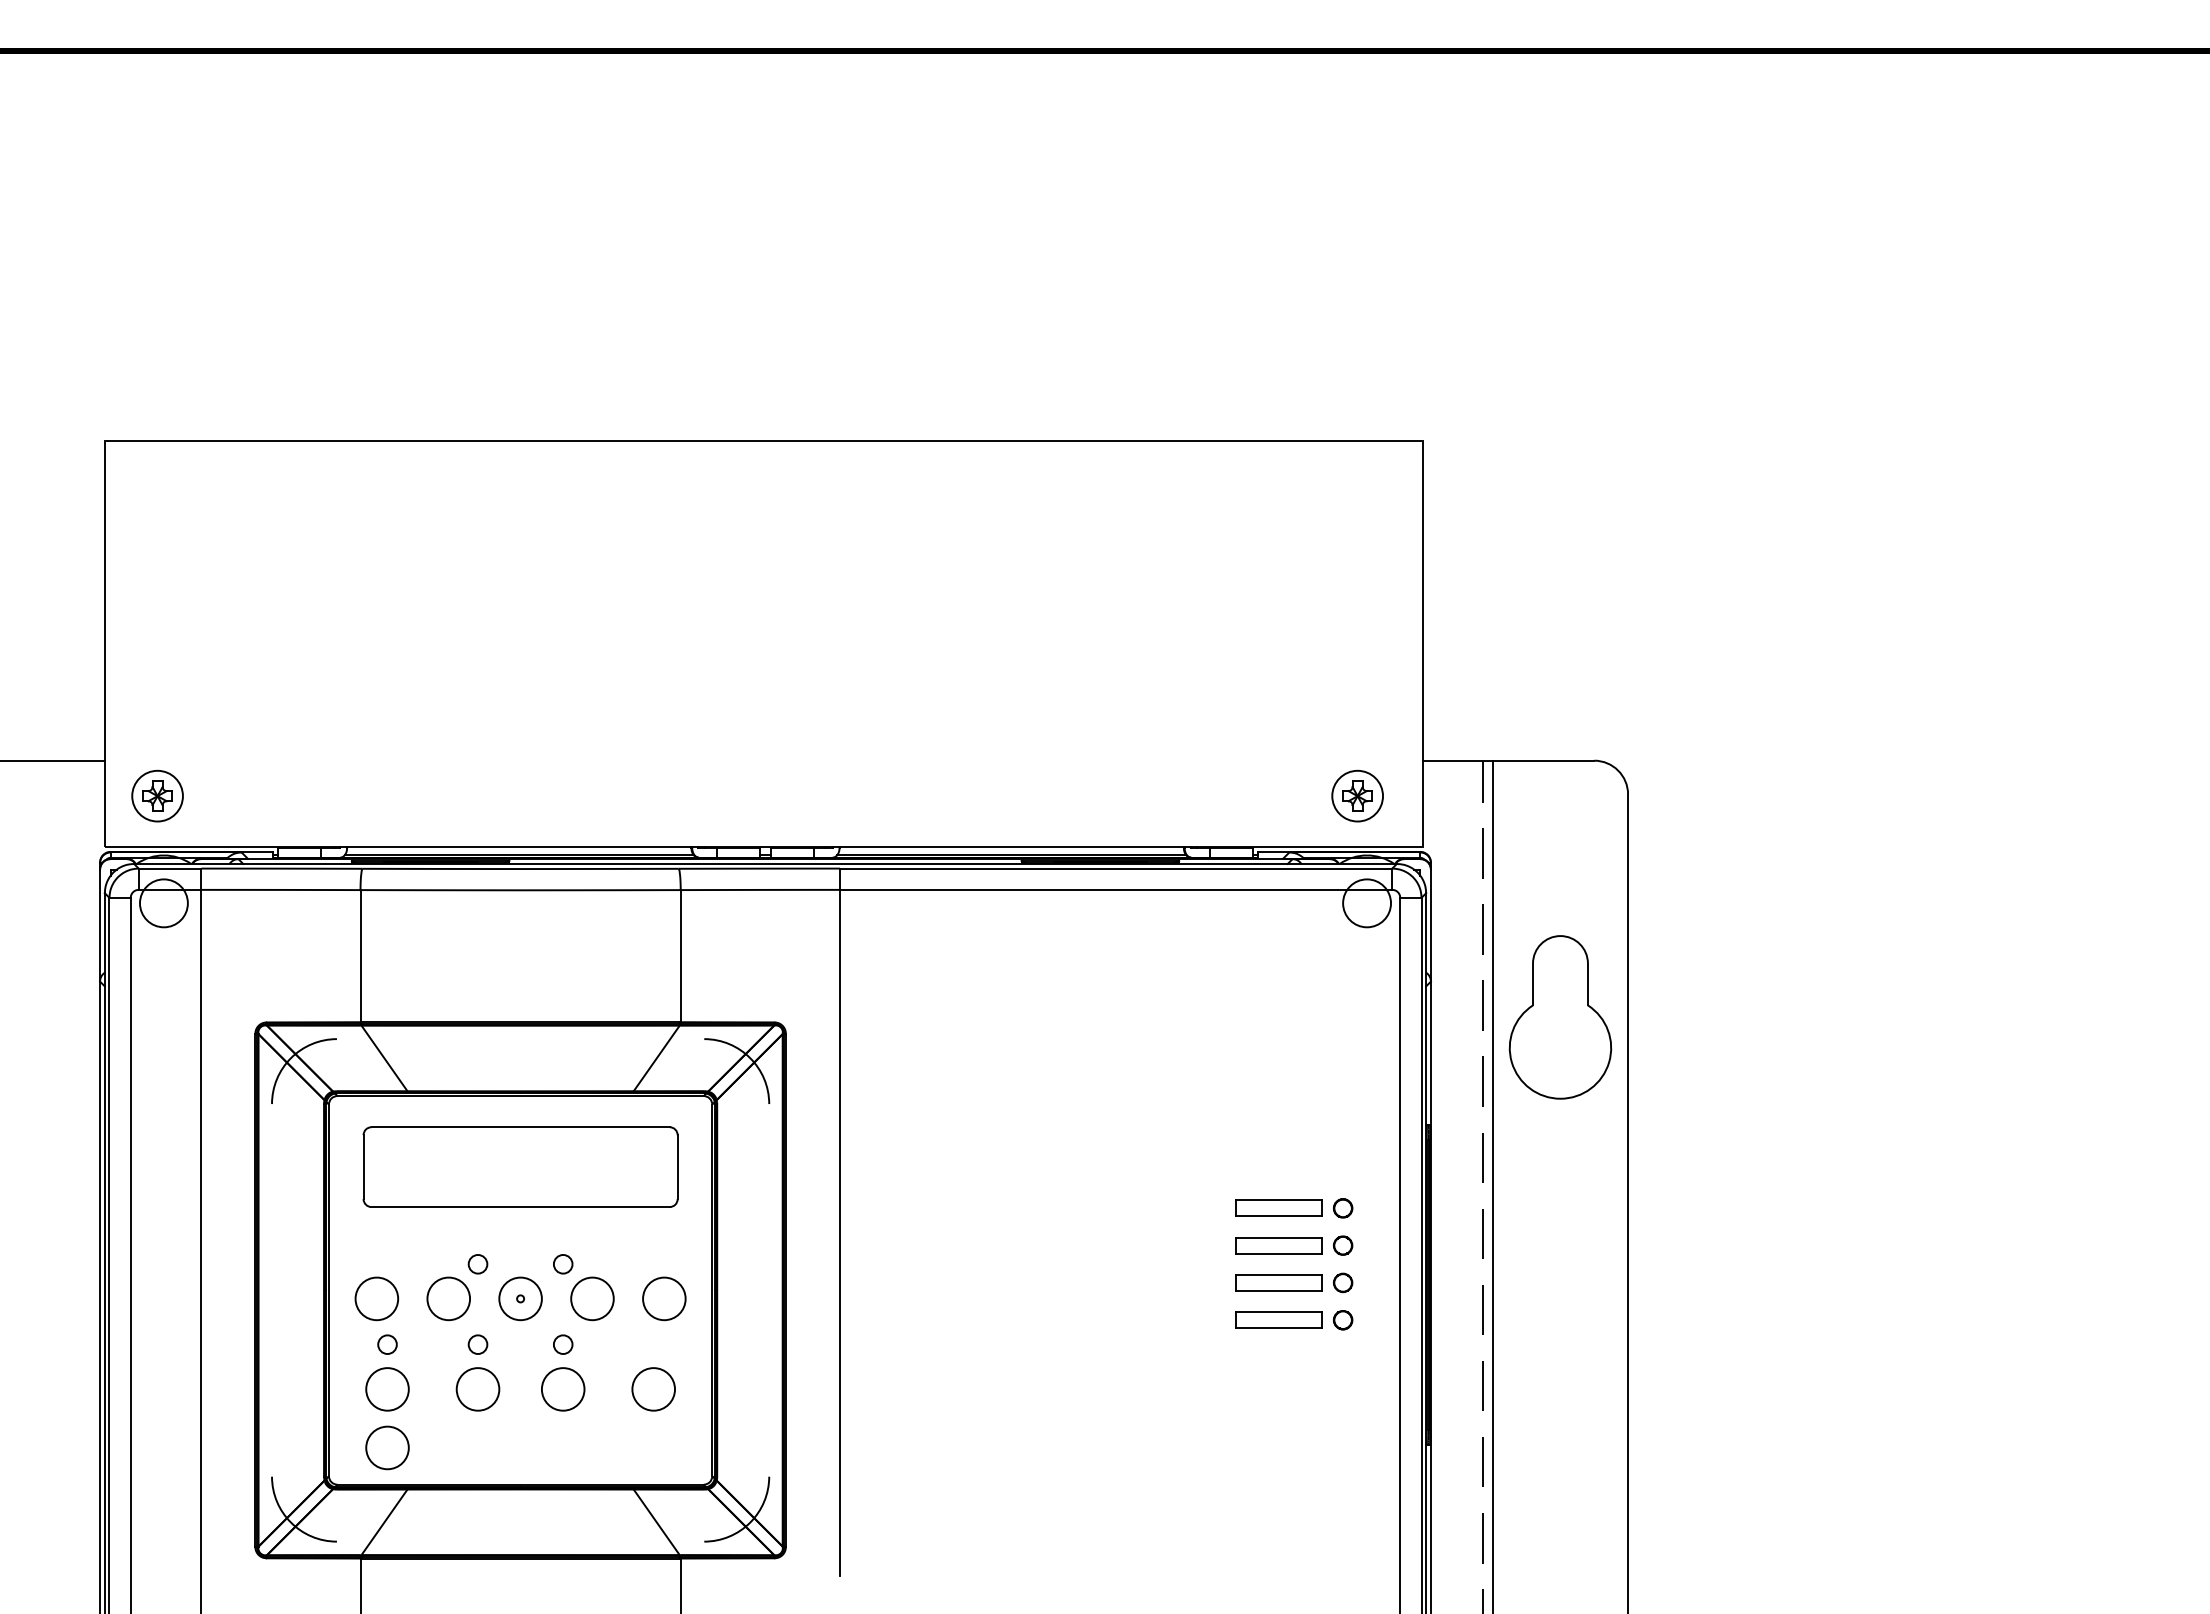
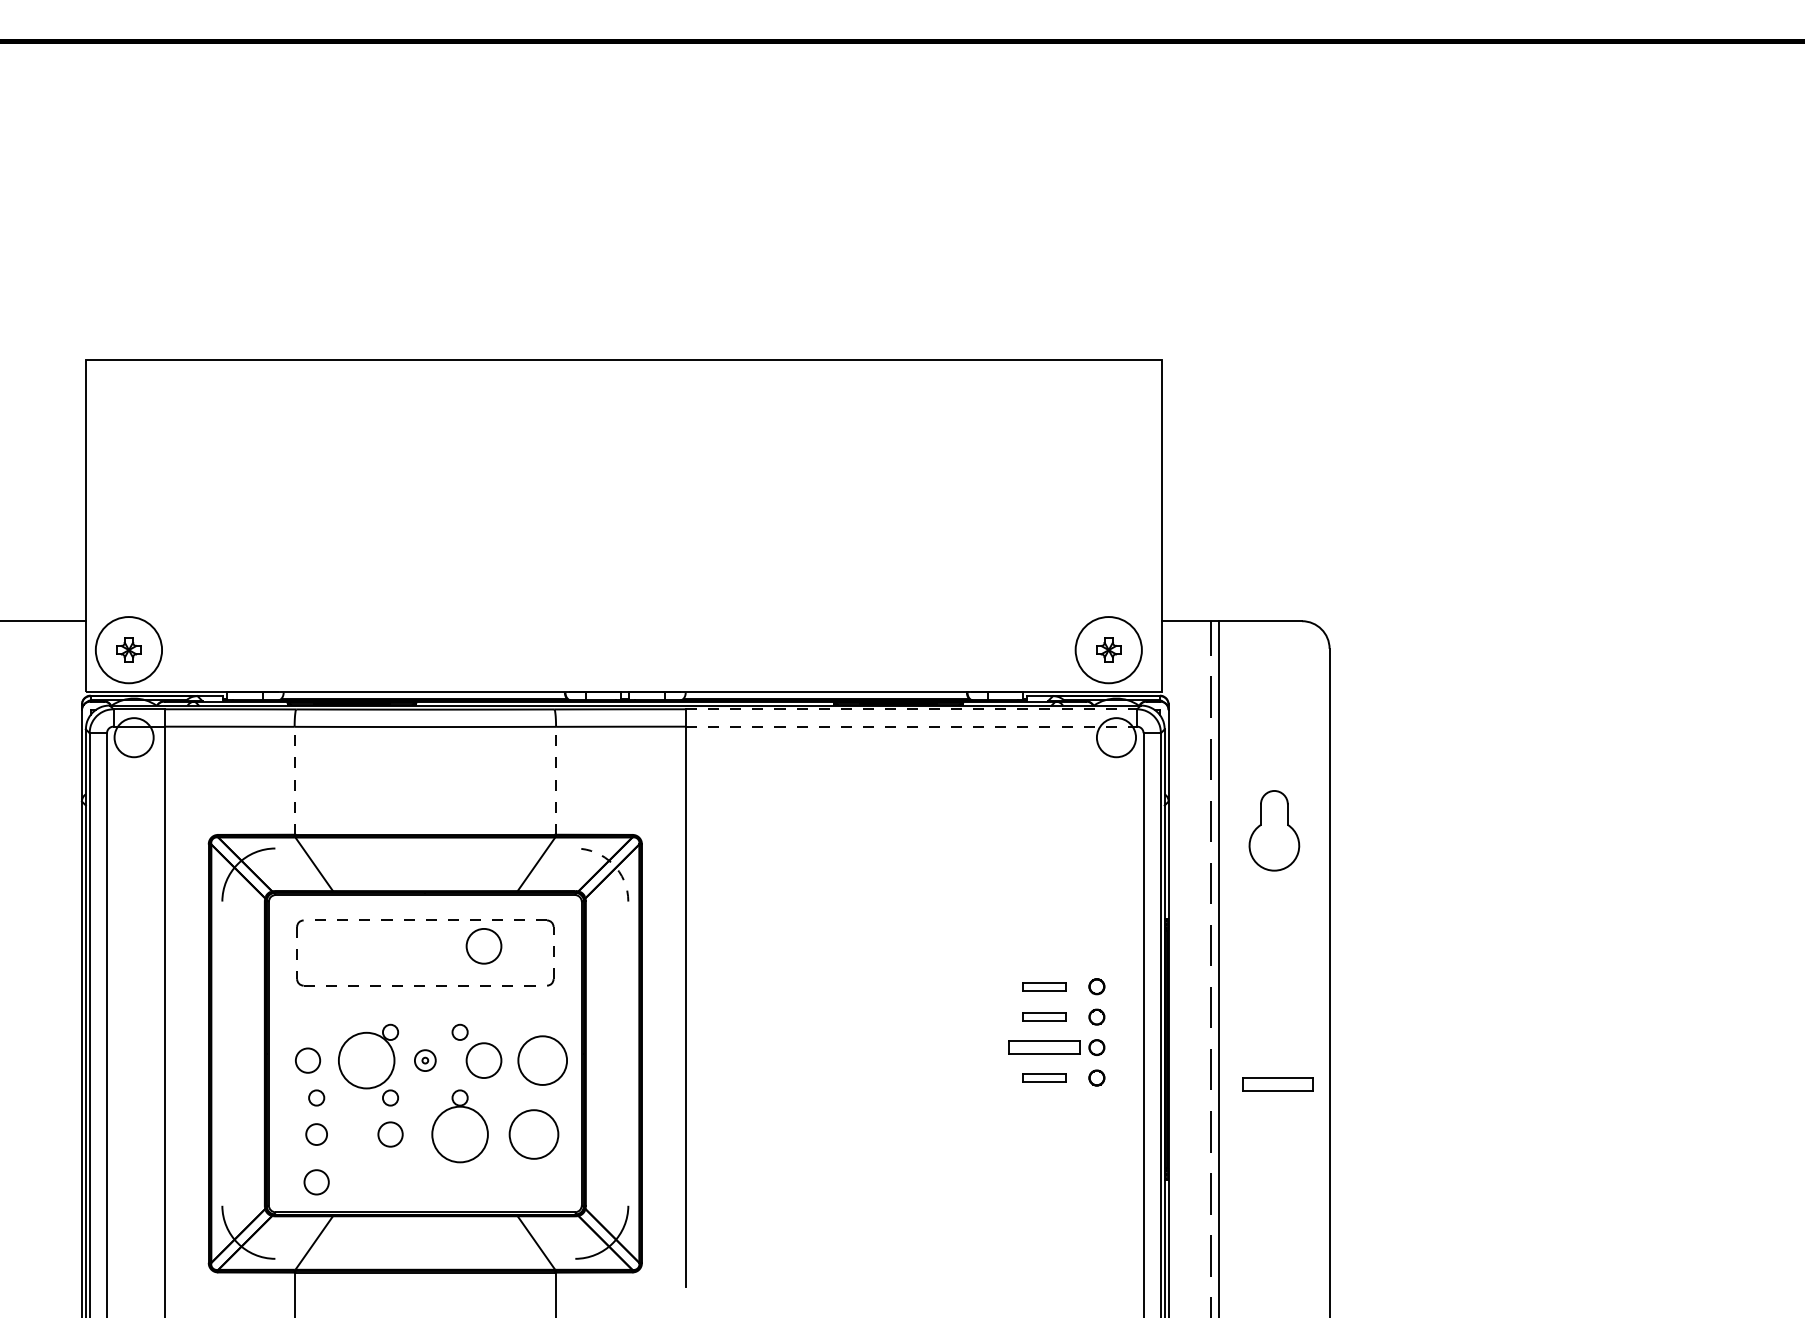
circle: (157, 795) -> (128, 649), size x1.6
circle: (1357, 795) -> (1108, 649), size x1.6
line: (1116, 868) -> (911, 709), solid -> dashed
line: (1116, 889) -> (911, 726), solid -> dashed
line: (360, 955) -> (294, 780), solid -> dashed
line: (680, 955) -> (555, 780), solid -> dashed
part: (1560, 1017) -> (1274, 830), size x0.6
arc: (750, 1058) -> (613, 864), solid -> dashed
line: (520, 1127) -> (425, 920), solid -> dashed
circle: (592, 1158) -> (484, 945), added
line: (363, 1167) -> (297, 953), solid -> dashed
line: (677, 1167) -> (553, 953), solid -> dashed
line: (521, 1207) -> (426, 986), solid -> dashed
part: (1278, 1207) -> (1044, 986), size x0.6
part: (1278, 1245) -> (1044, 1017), size x0.6
circle: (376, 1298) -> (307, 1060), size x0.7
circle: (448, 1298) -> (366, 1060), size x1.6
circle: (520, 1298) -> (425, 1060), size x0.6
circle: (664, 1298) -> (542, 1060), size x1.4
part: (1278, 1319) -> (1044, 1077), size x0.6
part: (1564, 1327) -> (1277, 1083), added
circle: (387, 1389) -> (316, 1134), size x0.6
circle: (477, 1389) -> (390, 1134), size x0.7
circle: (562, 1389) -> (459, 1134), size x1.6
circle: (653, 1389) -> (533, 1134), size x1.4
circle: (387, 1447) -> (316, 1181), size x0.7

